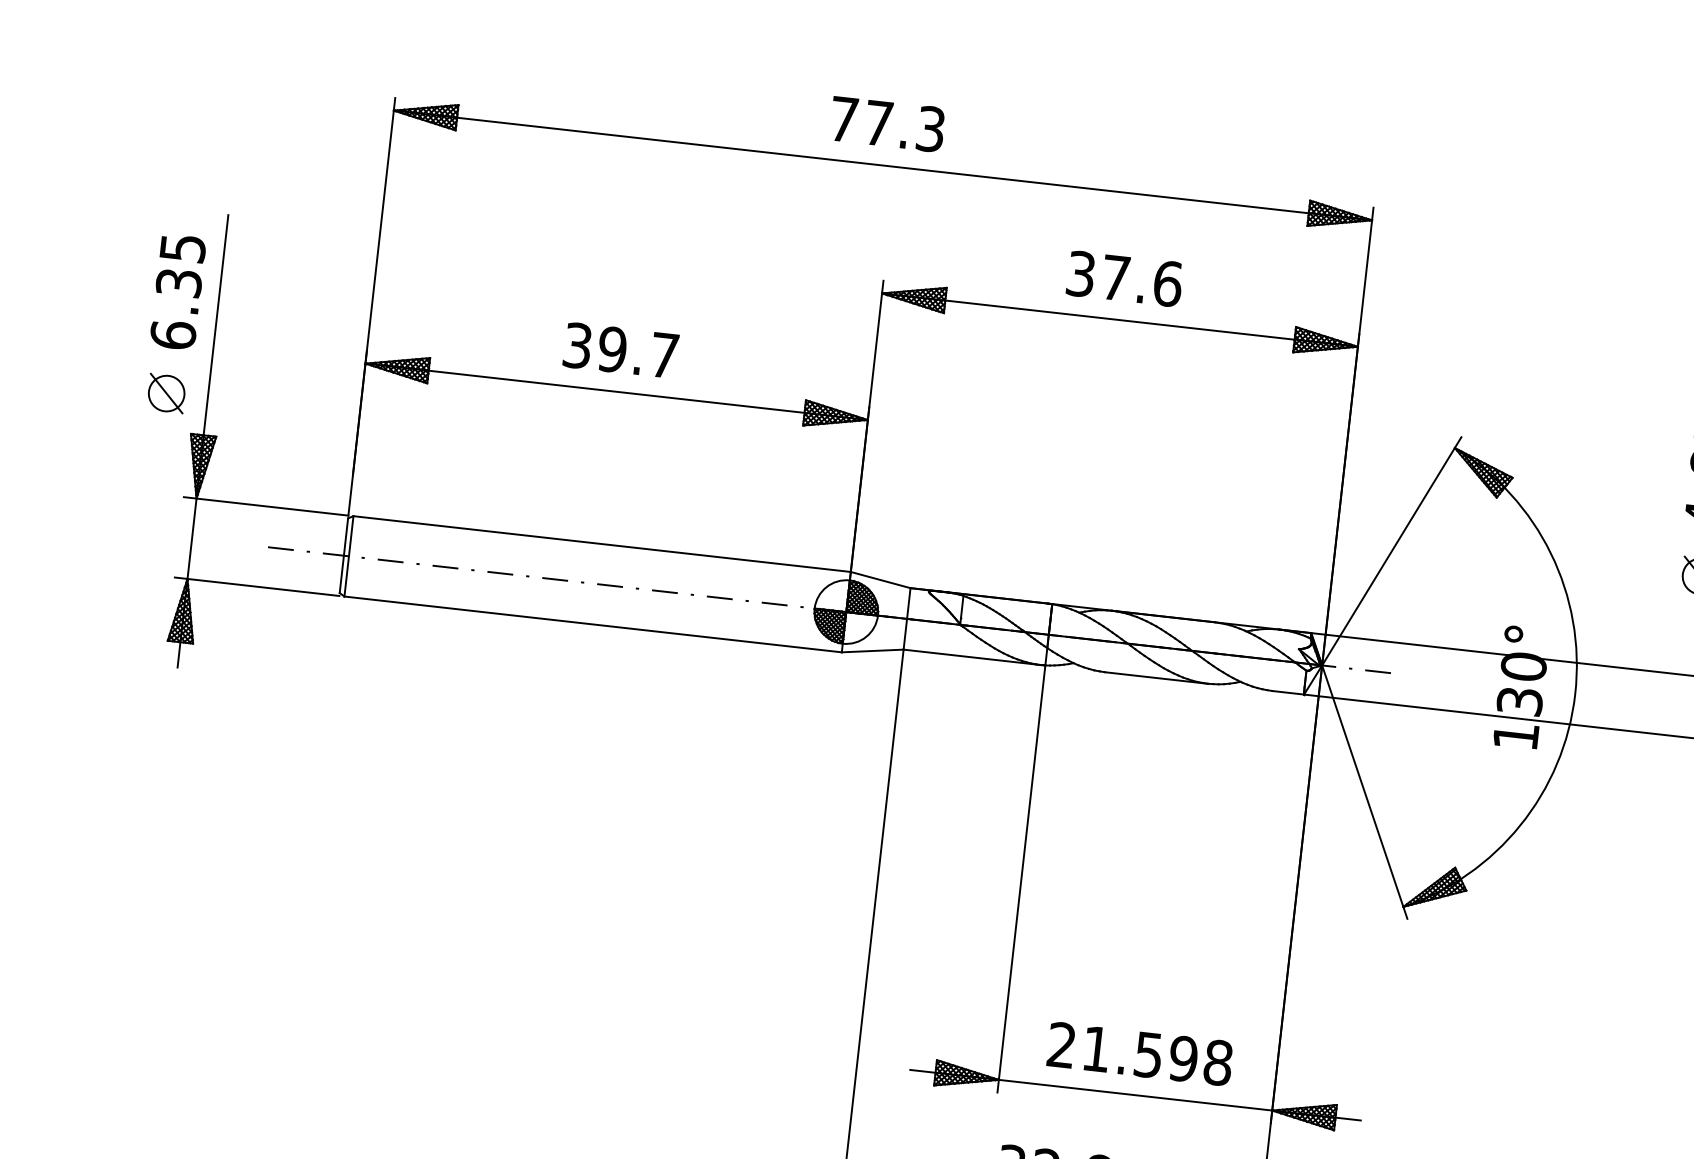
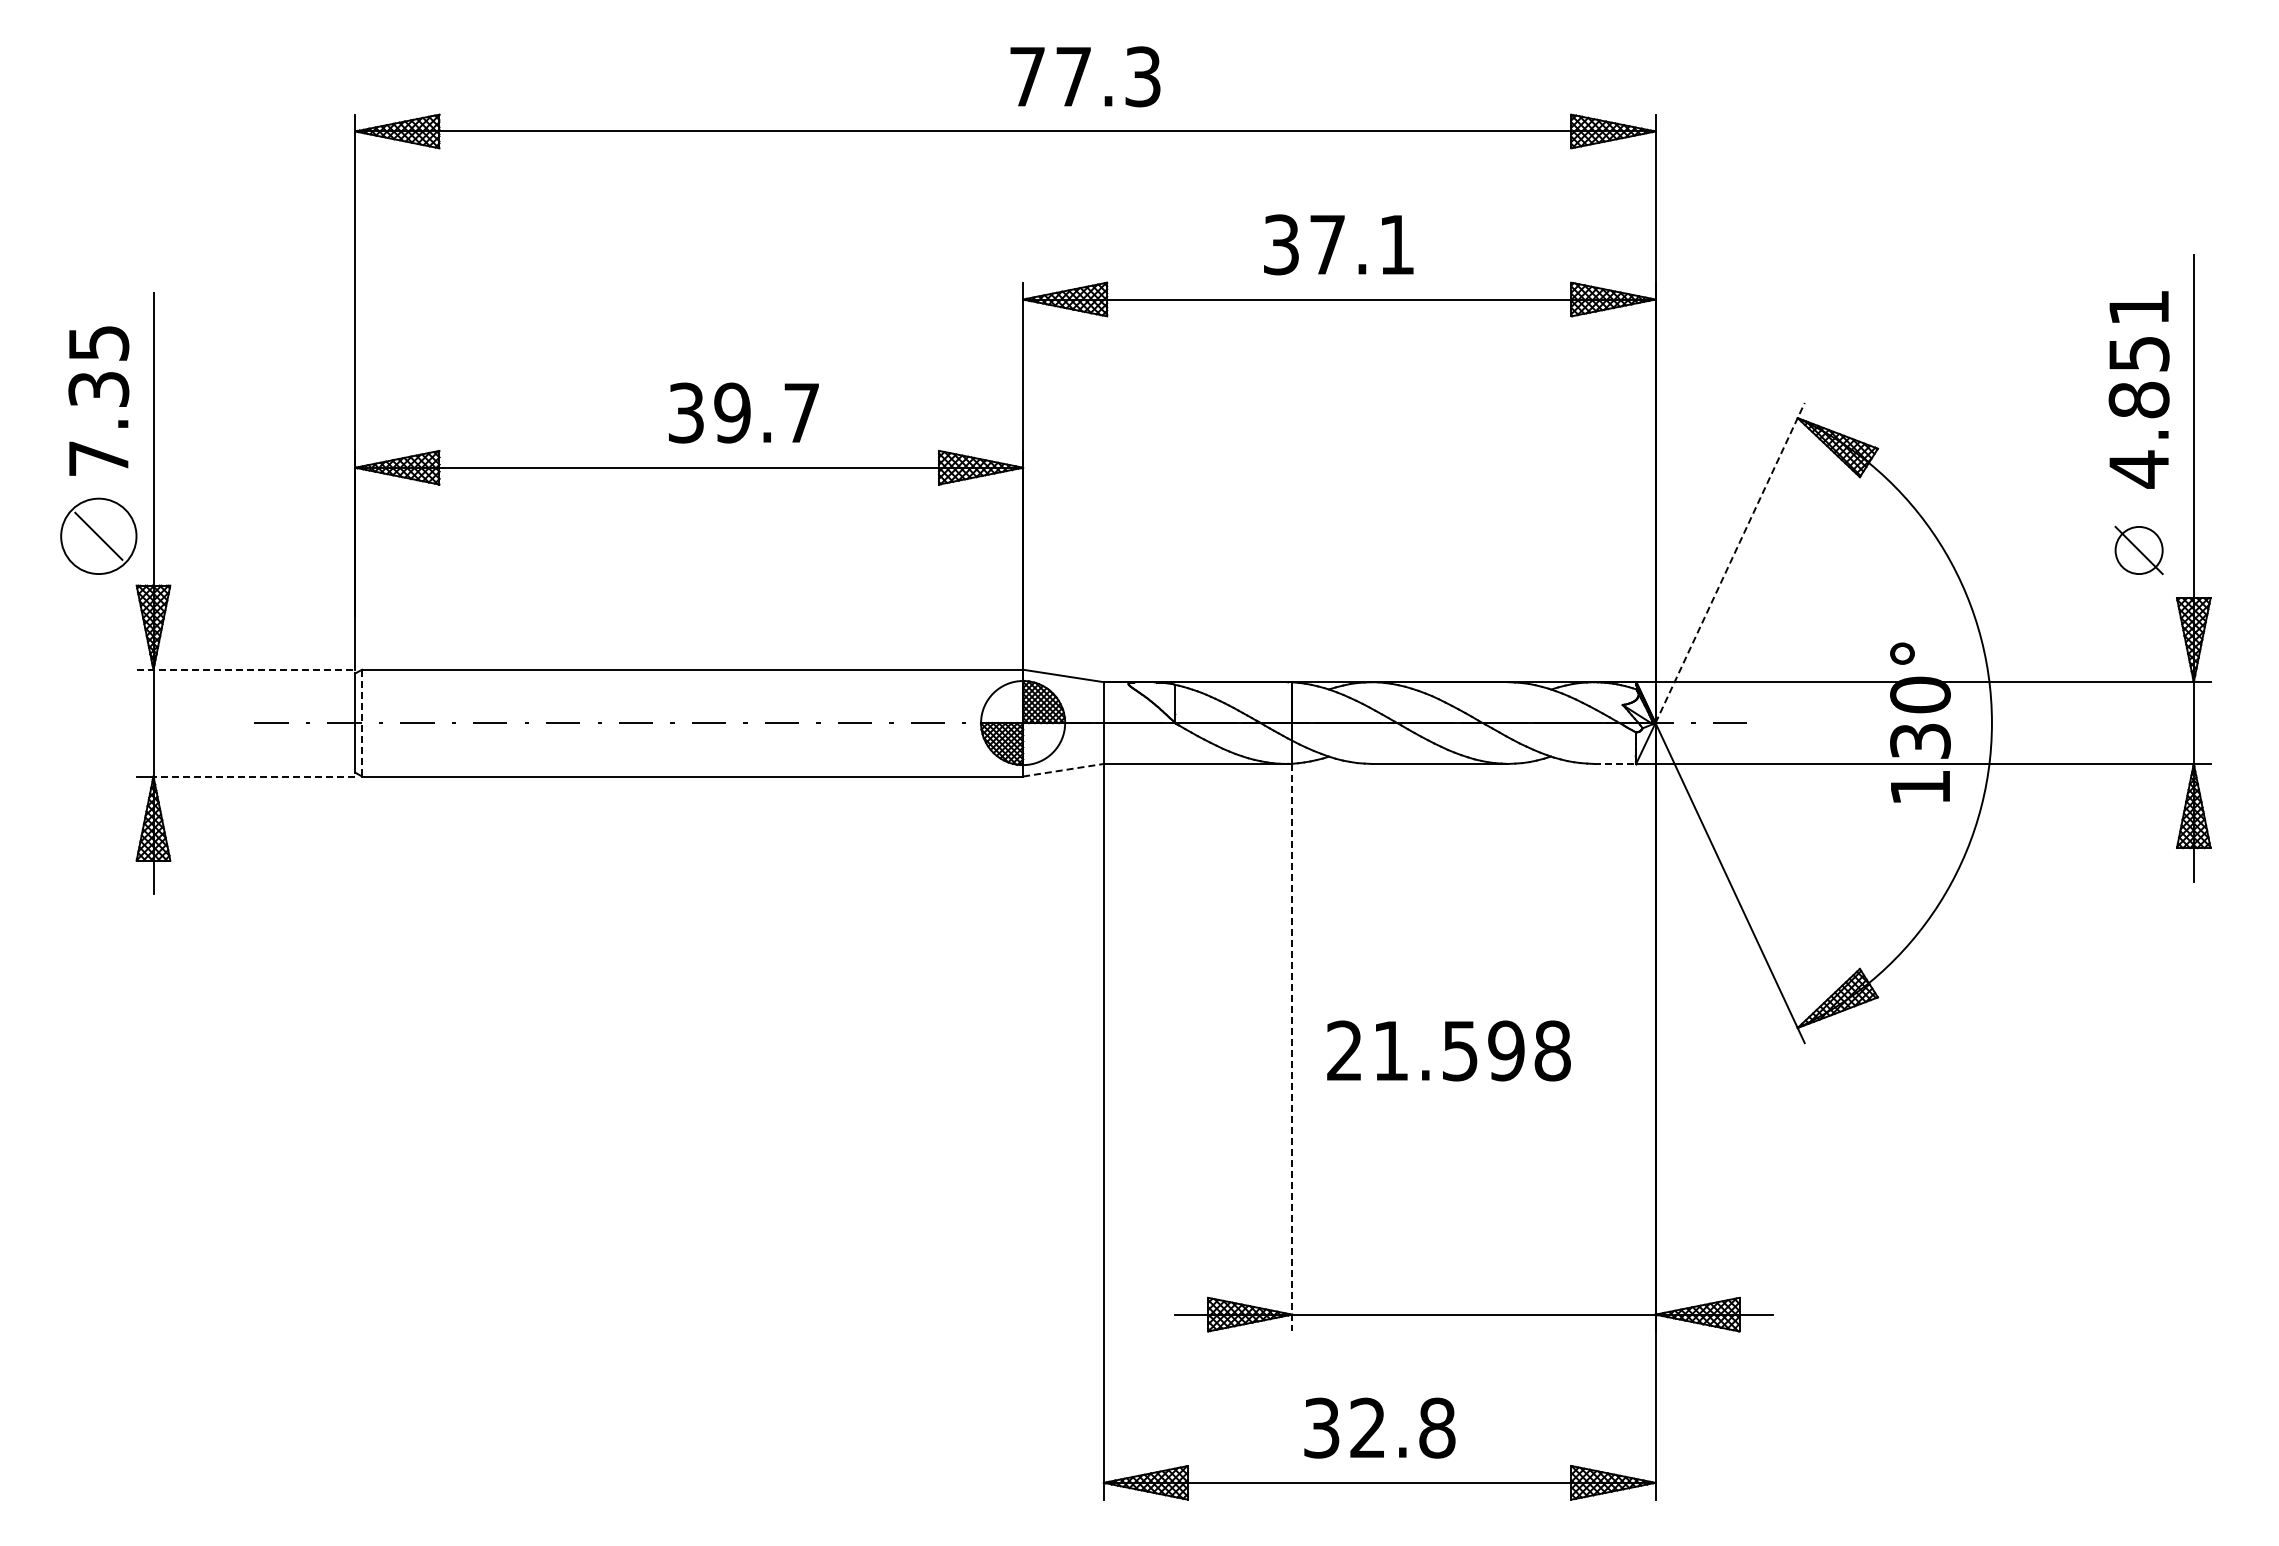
text: (887, 124) -> (1085, 76), moved
text: (1168, 283) -> (1397, 244), 37.6 -> 37.1
text: (172, 335) -> (98, 458), 6.35 -> 7.35
text: (620, 350) -> (743, 412), moved
circle: (166, 392) -> (98, 535), size x1.6
line: (266, 506) -> (246, 669), solid -> dashed
line: (1392, 551) -> (1730, 563), solid -> dashed
line: (349, 556) -> (362, 723), solid -> dashed
line: (263, 587) -> (254, 776), solid -> dashed
line: (872, 651) -> (1063, 770), solid -> dashed
line: (1288, 692) -> (1615, 763), solid -> dashed
line: (1021, 878) -> (1292, 1047), solid -> dashed
text: (1139, 1053) -> (1448, 1050), moved

